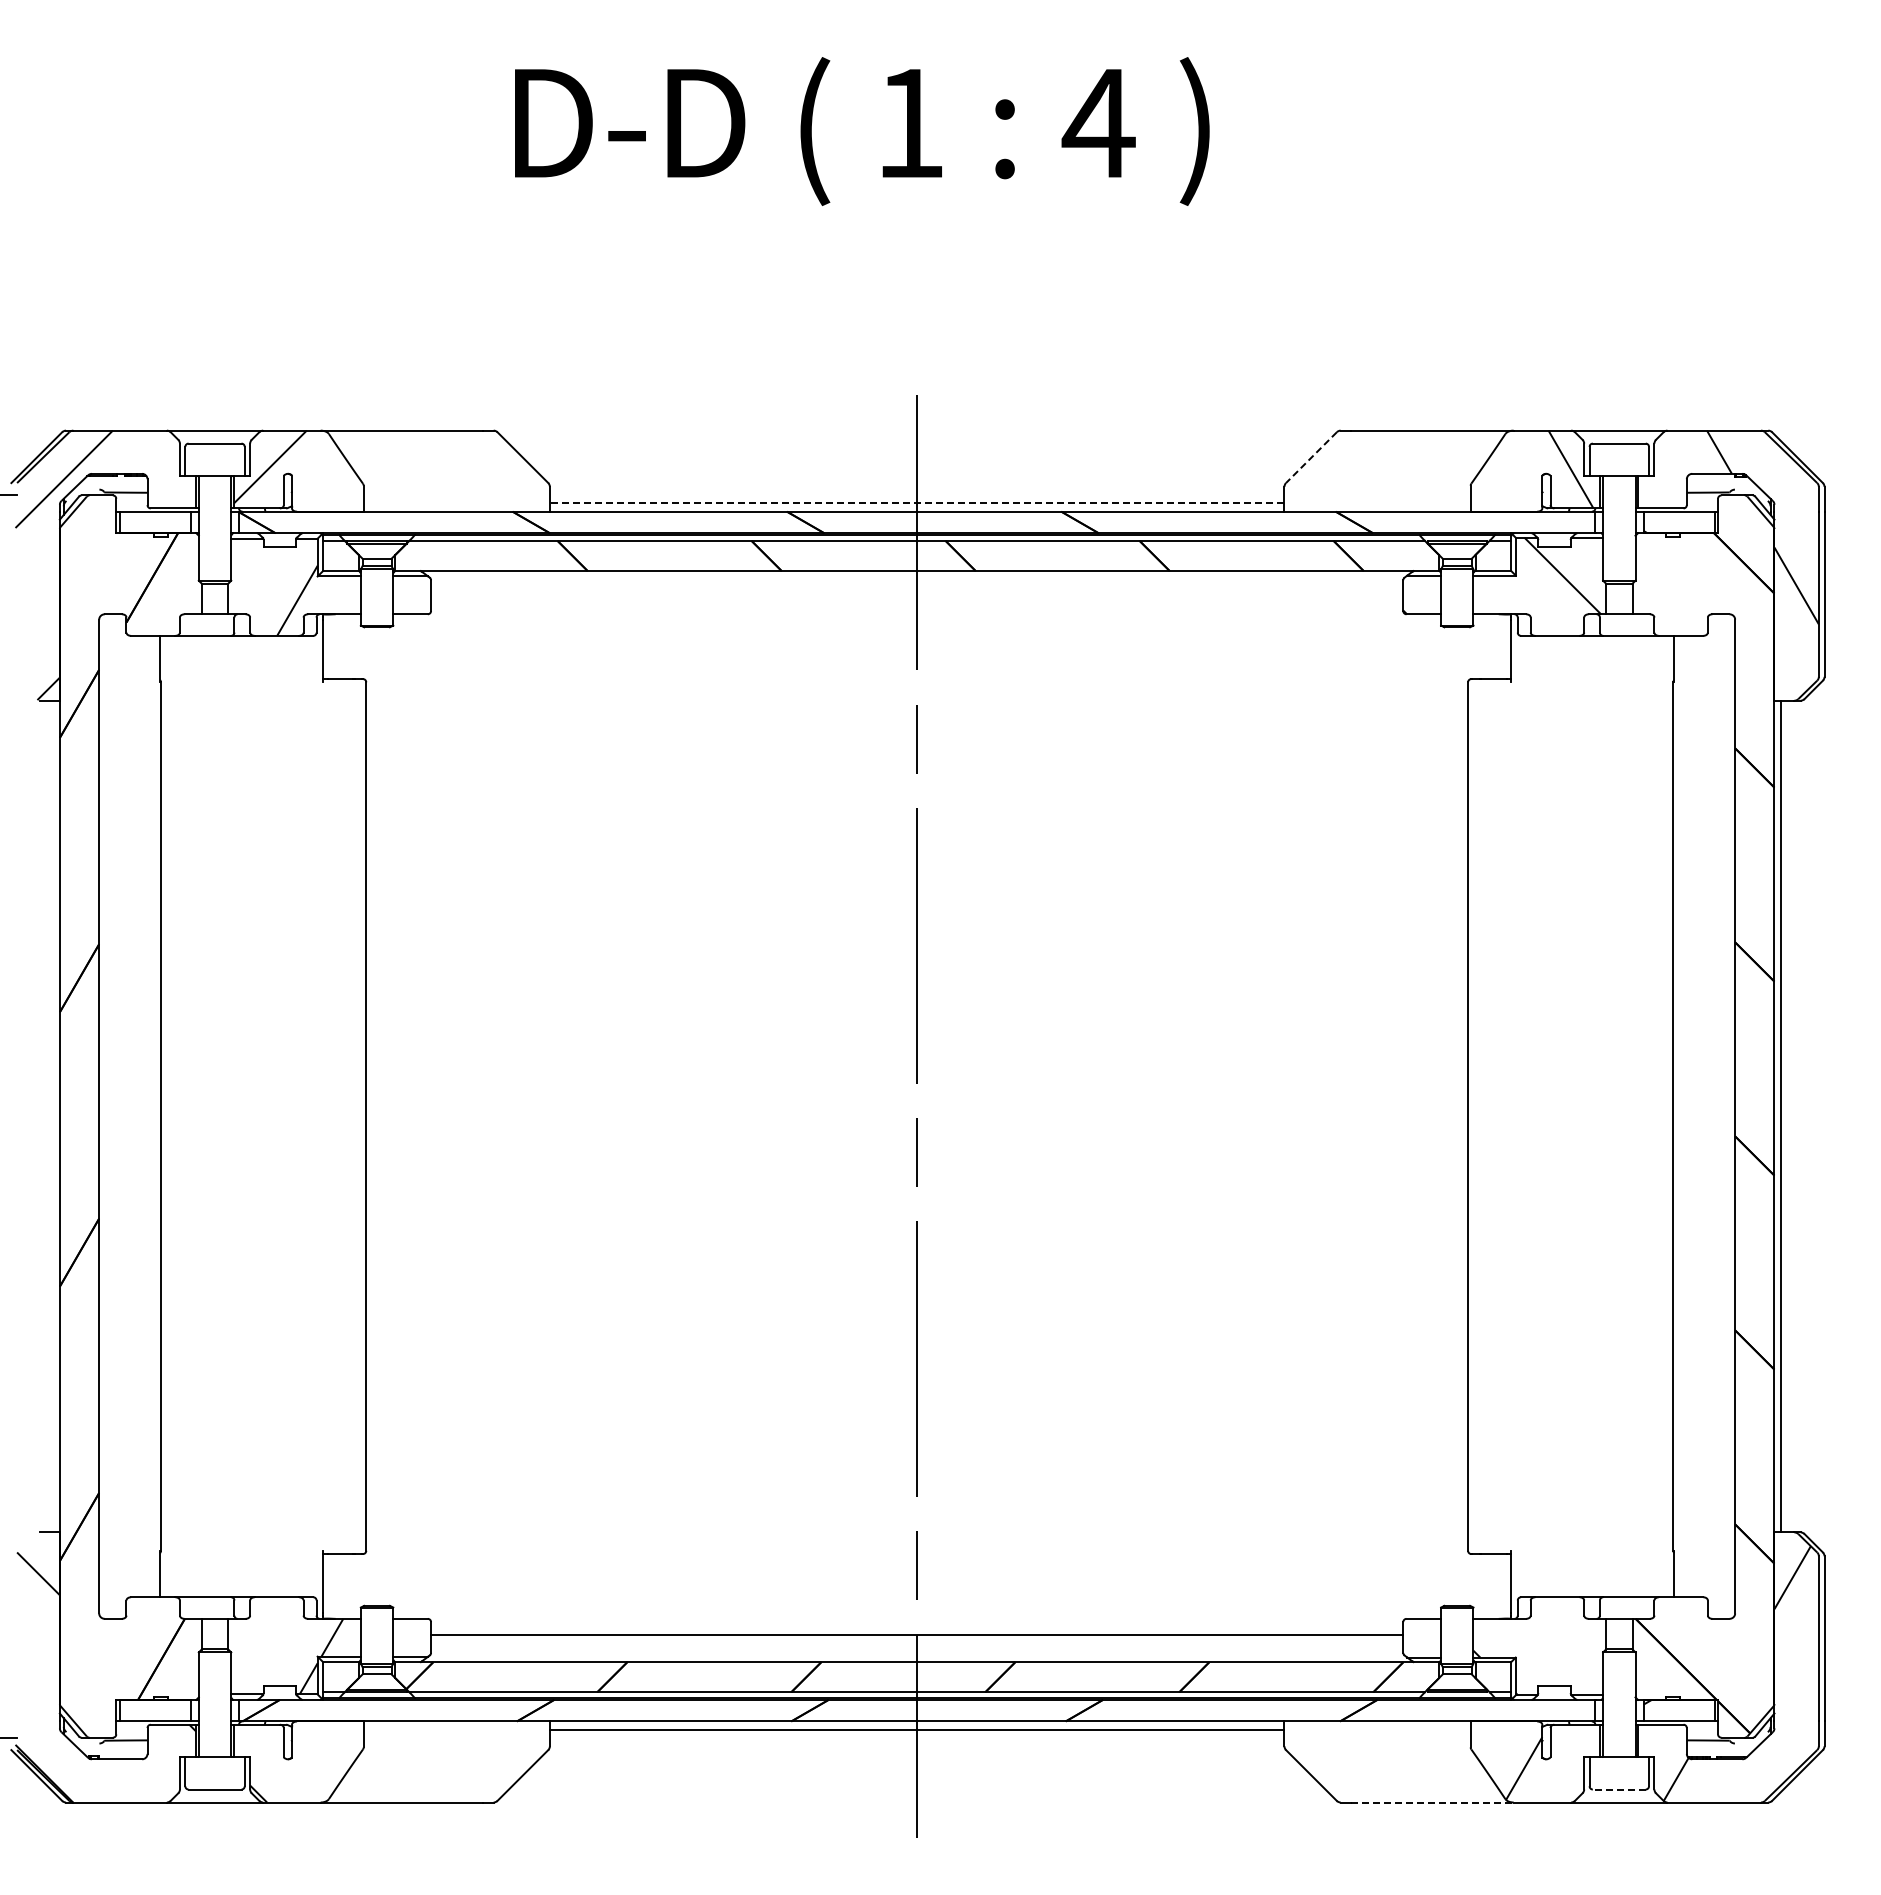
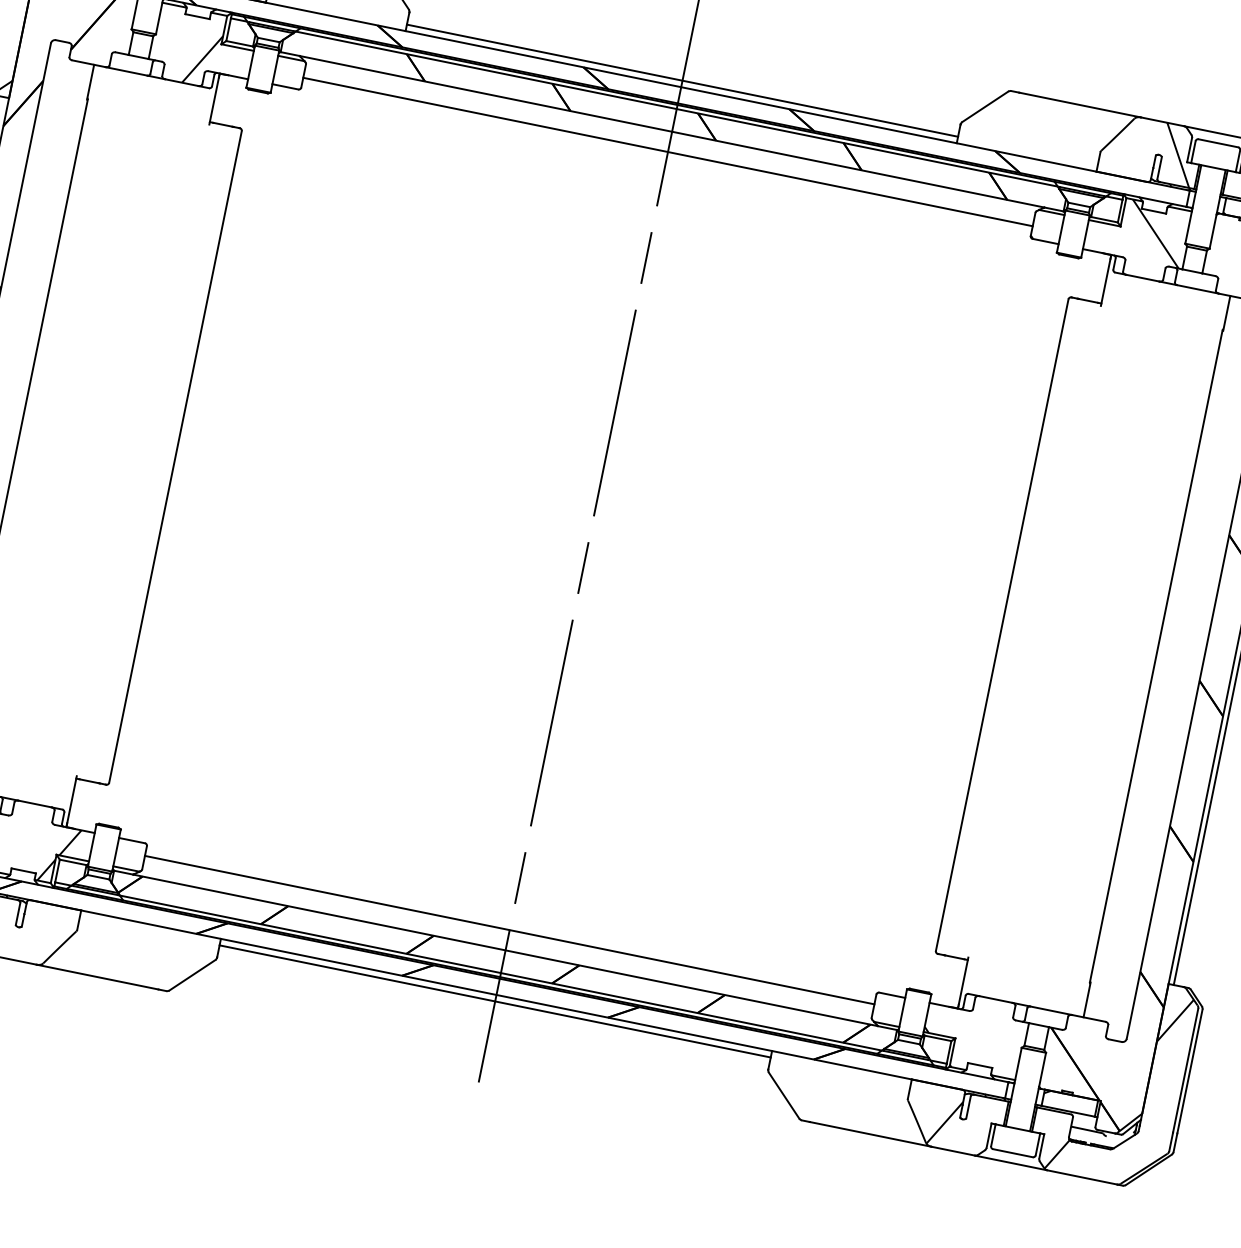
line: (1311, 457) -> (985, 106), dashed -> solid
line: (916, 503) -> (681, 80), dashed -> solid
line: (917, 598) -> (668, 152), added
line: (1618, 1789) -> (1012, 1153), dashed -> solid
line: (1432, 1802) -> (870, 1134), dashed -> solid

